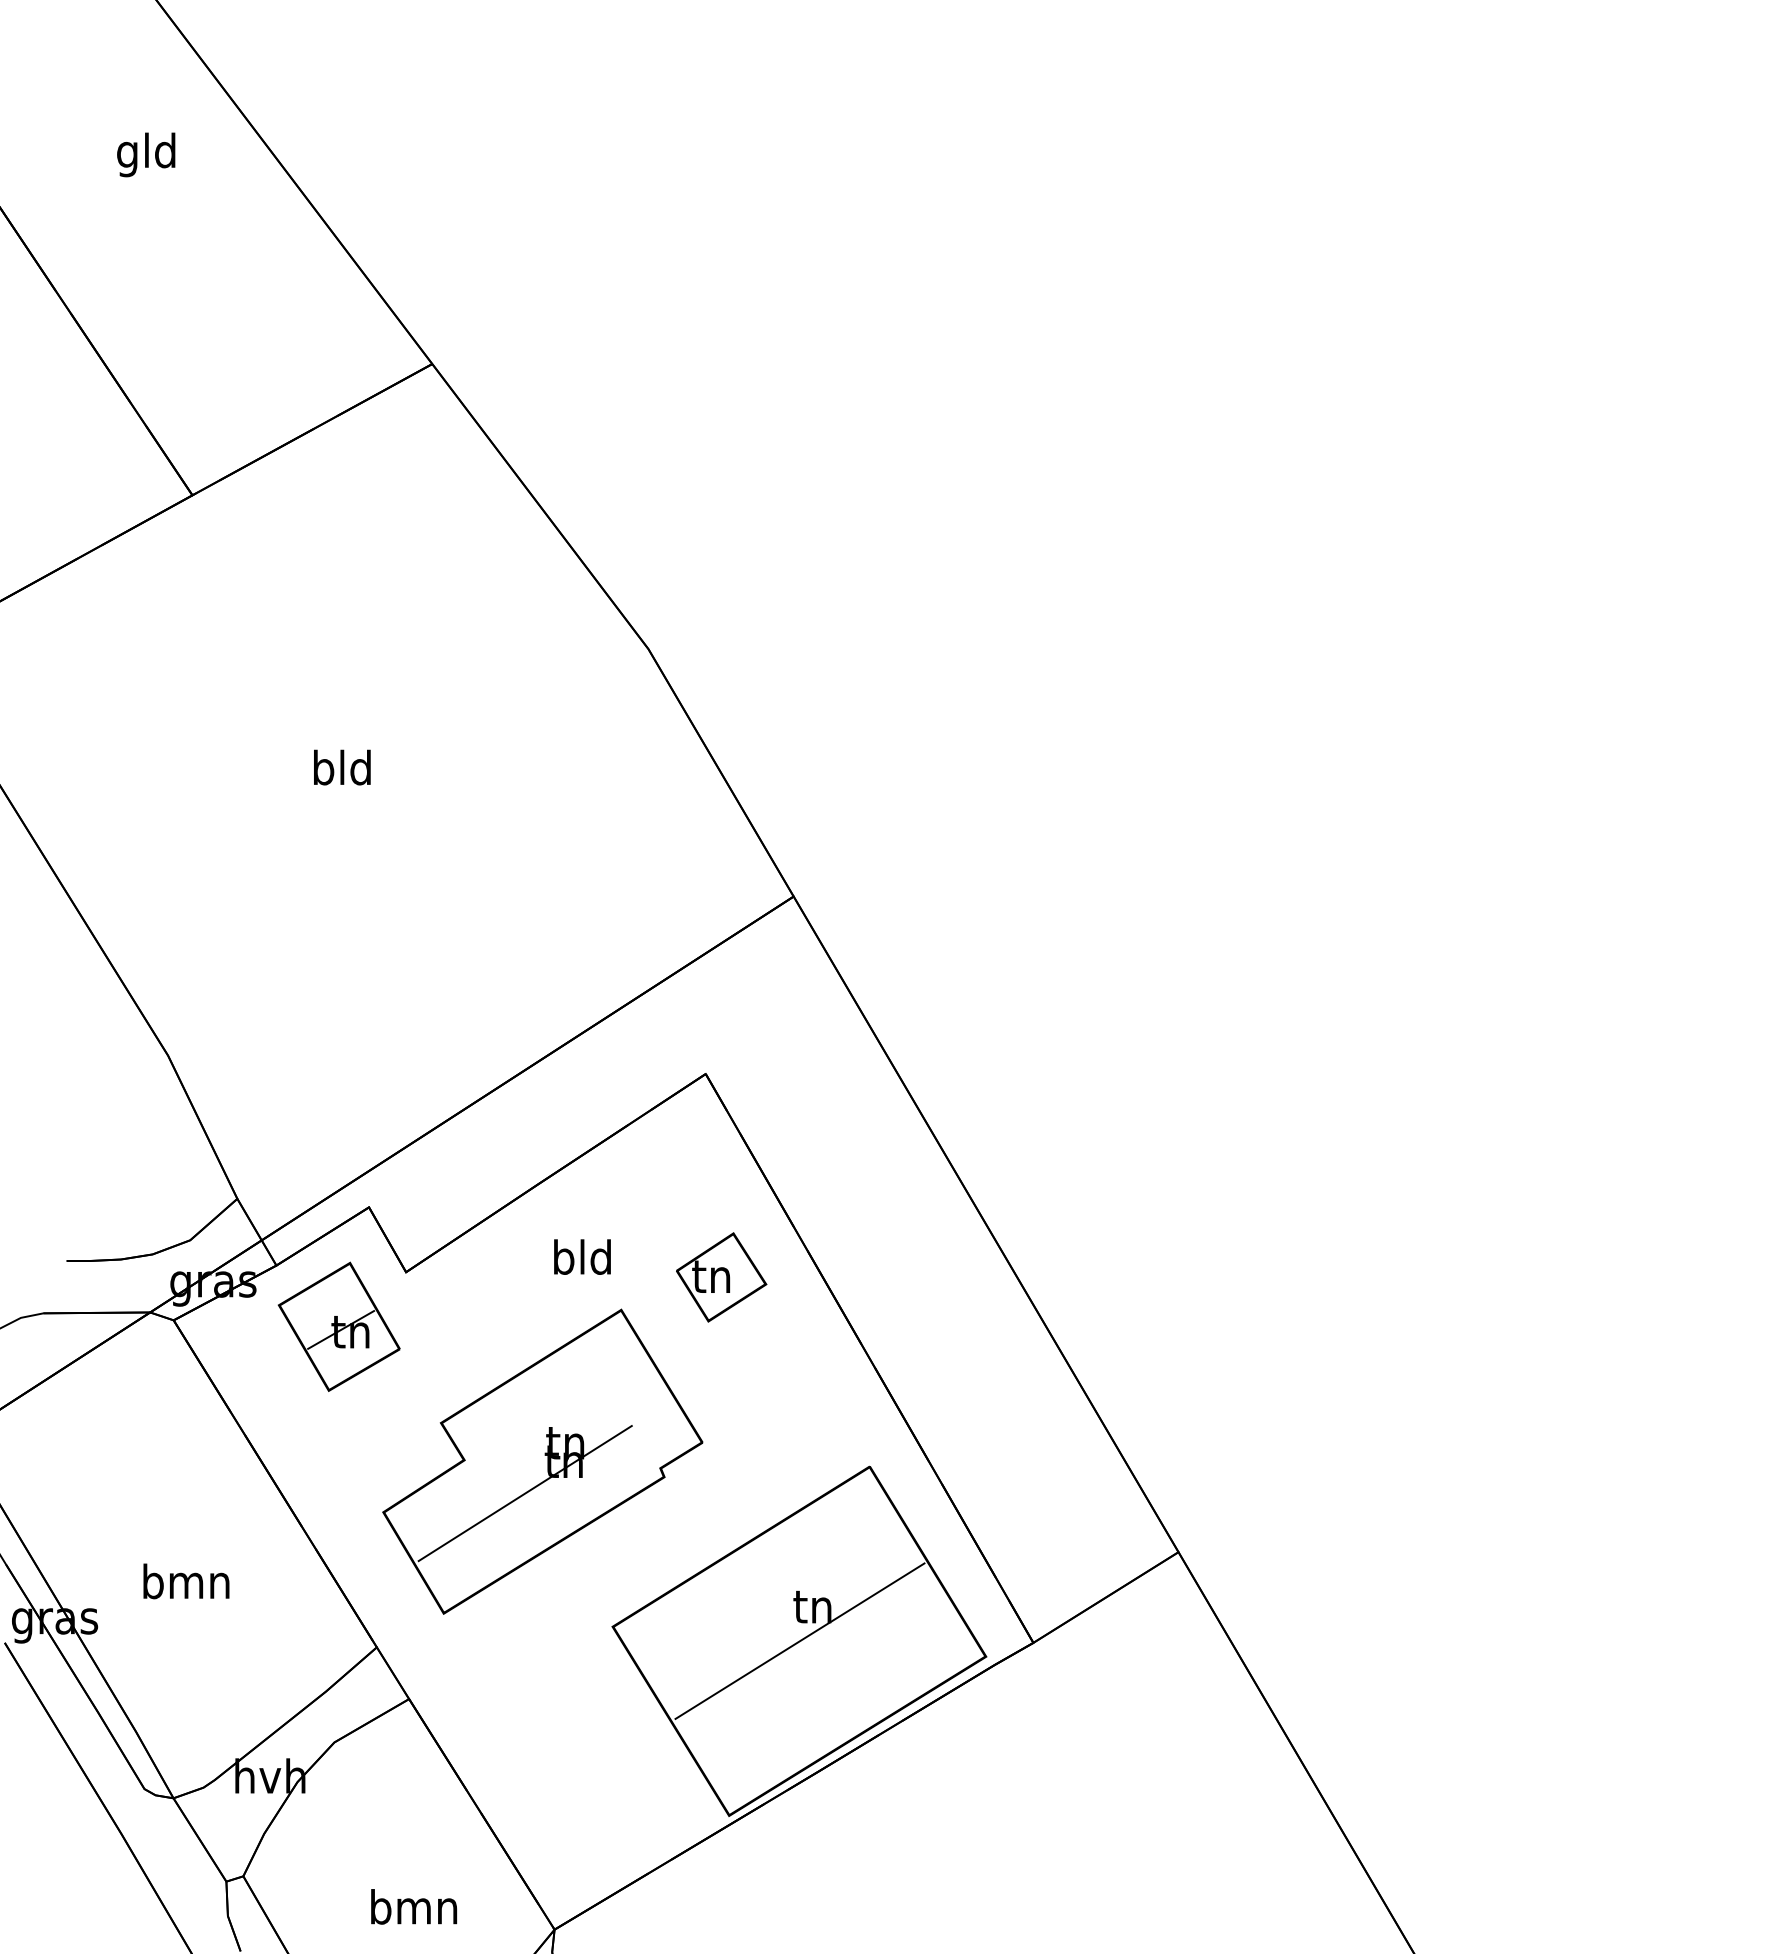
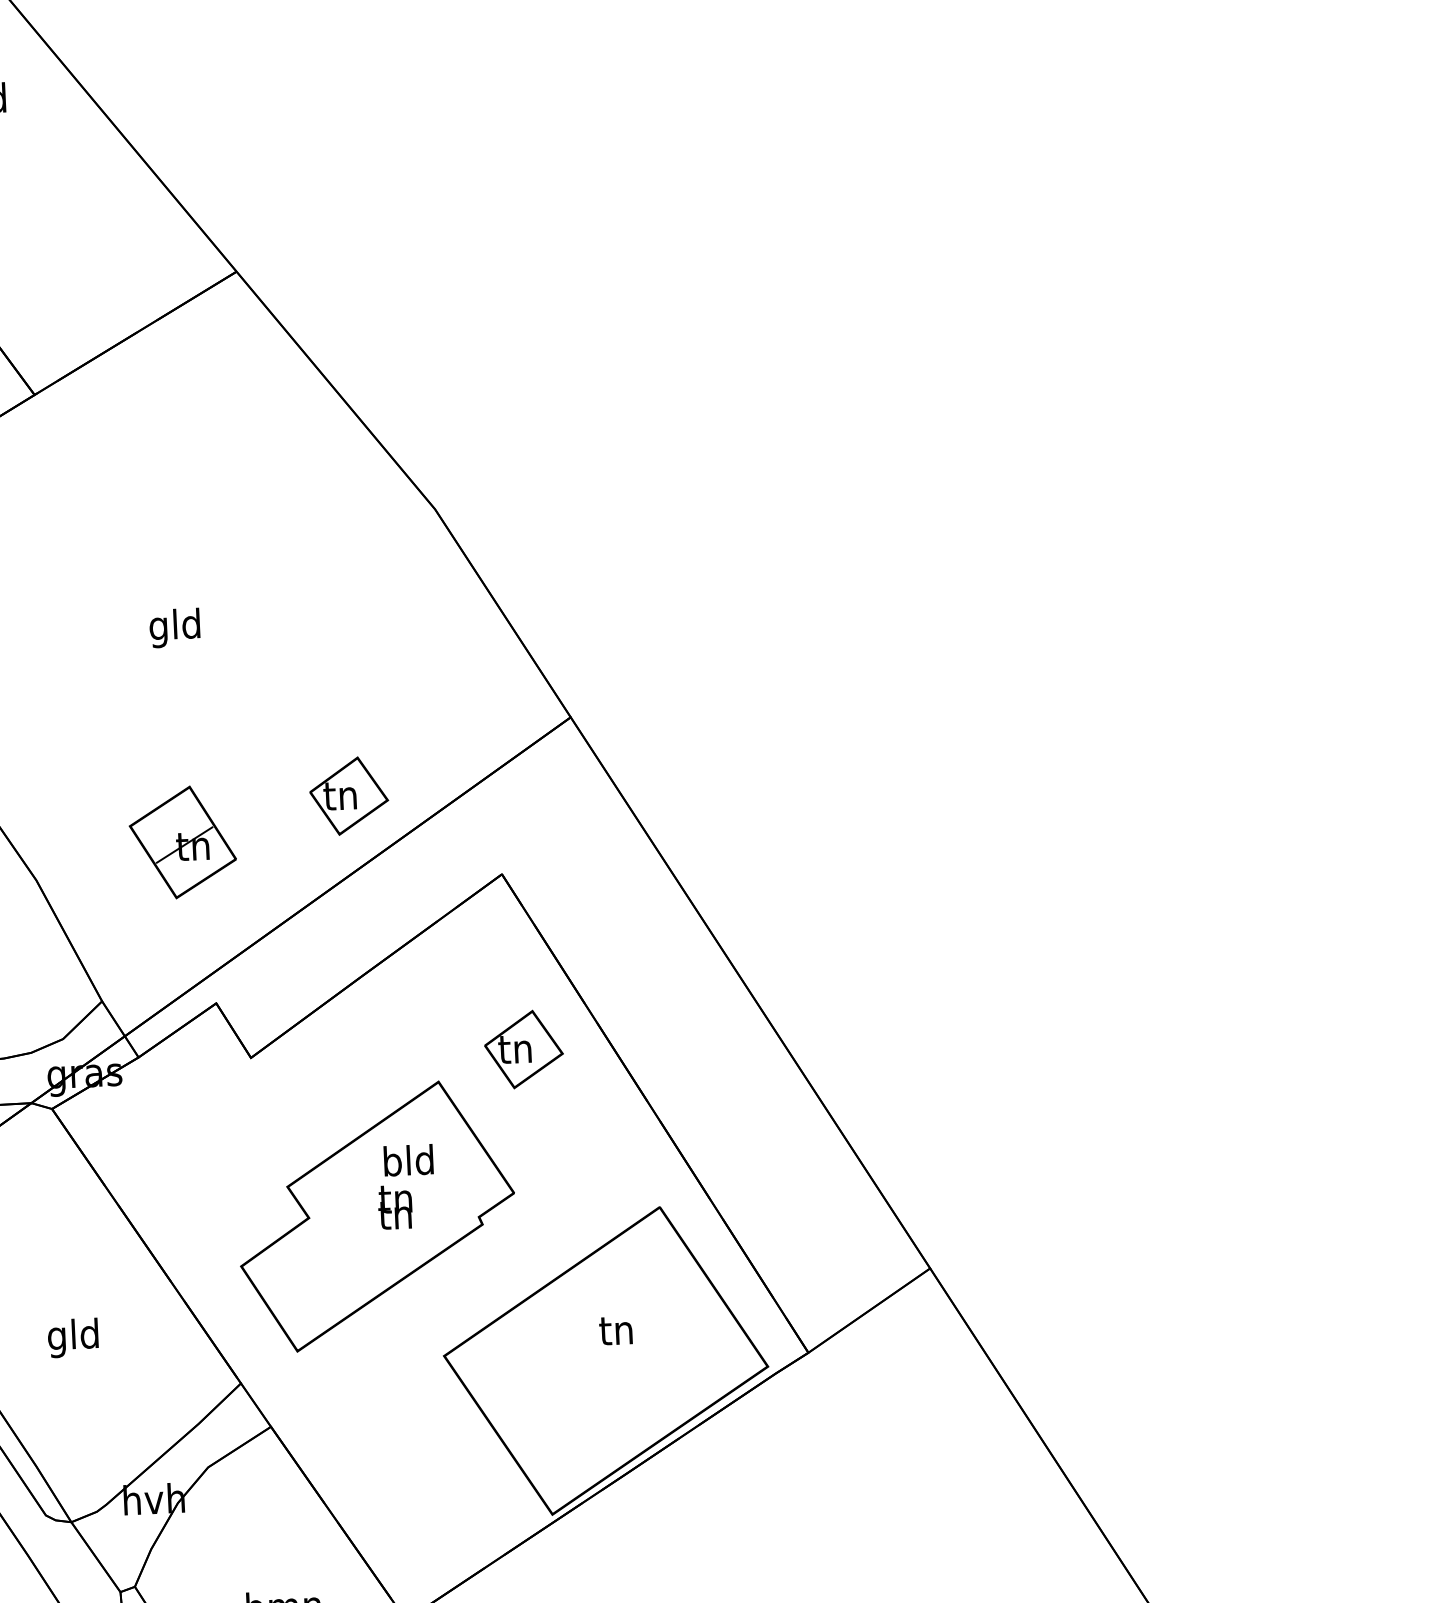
text: (323, 771) -> (159, 628), bld -> gld
part: (533, 975) -> (349, 796), added
text: (582, 1256) -> (408, 1159), moved
part: (338, 1326) -> (182, 842), moved
line: (524, 1493) -> (362, 1244), removed
text: (186, 1585) -> (73, 1337), bmn -> gld
line: (799, 1640) -> (606, 1360), removed

